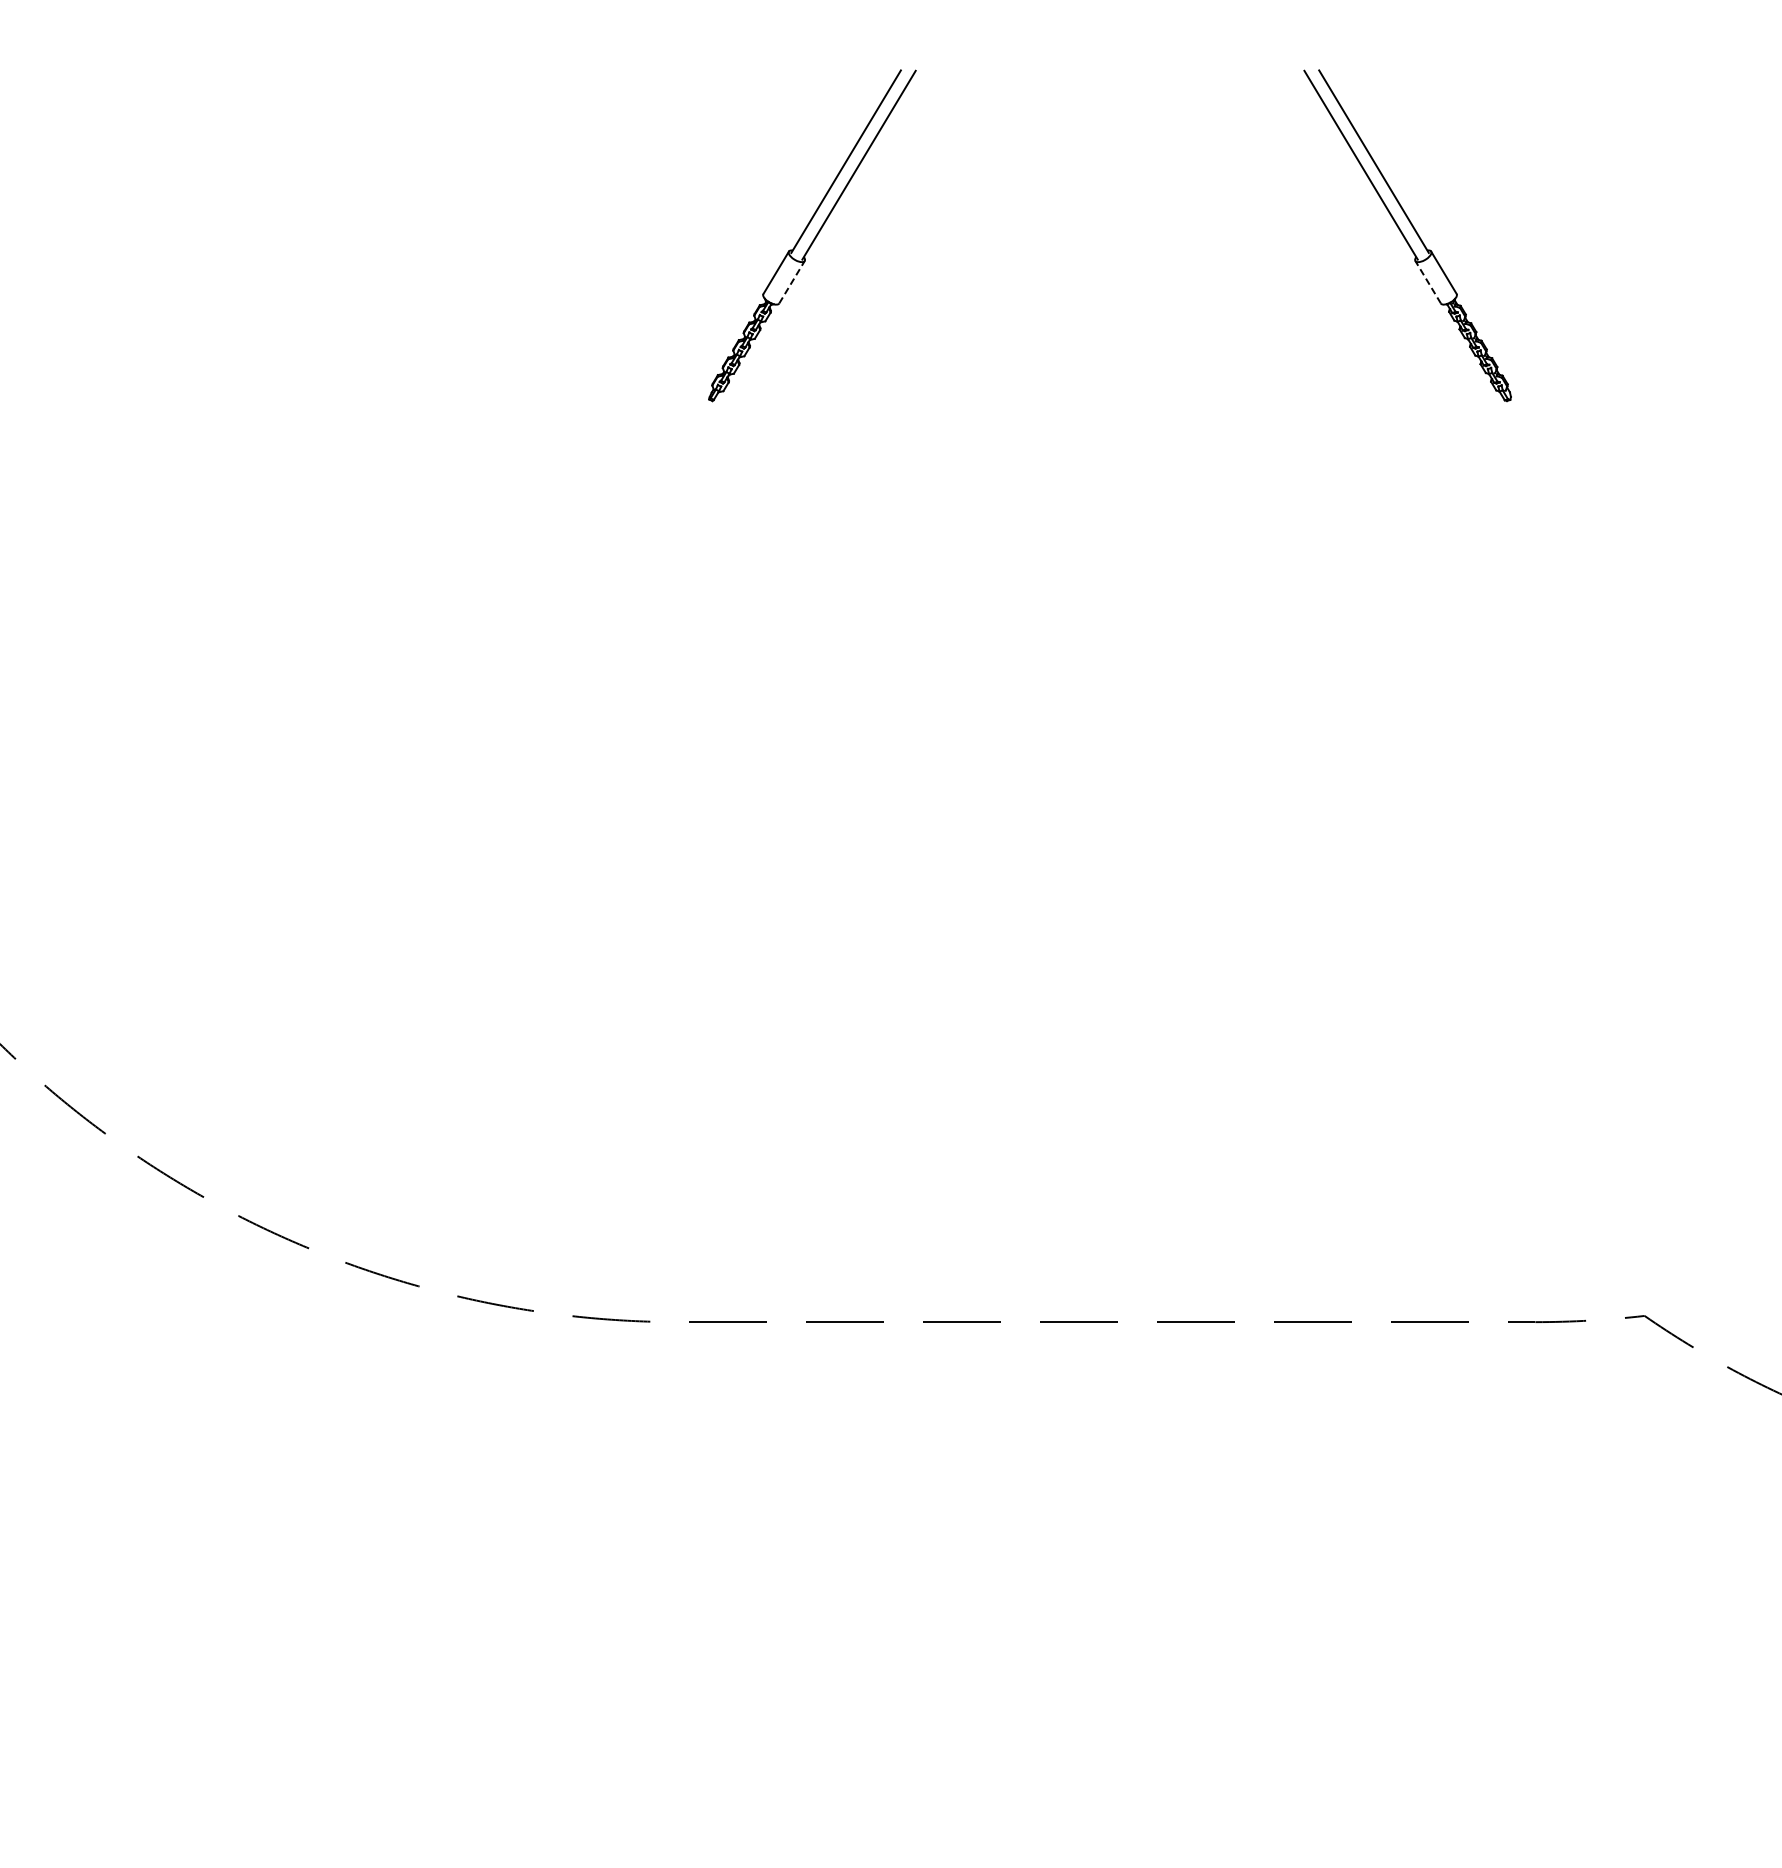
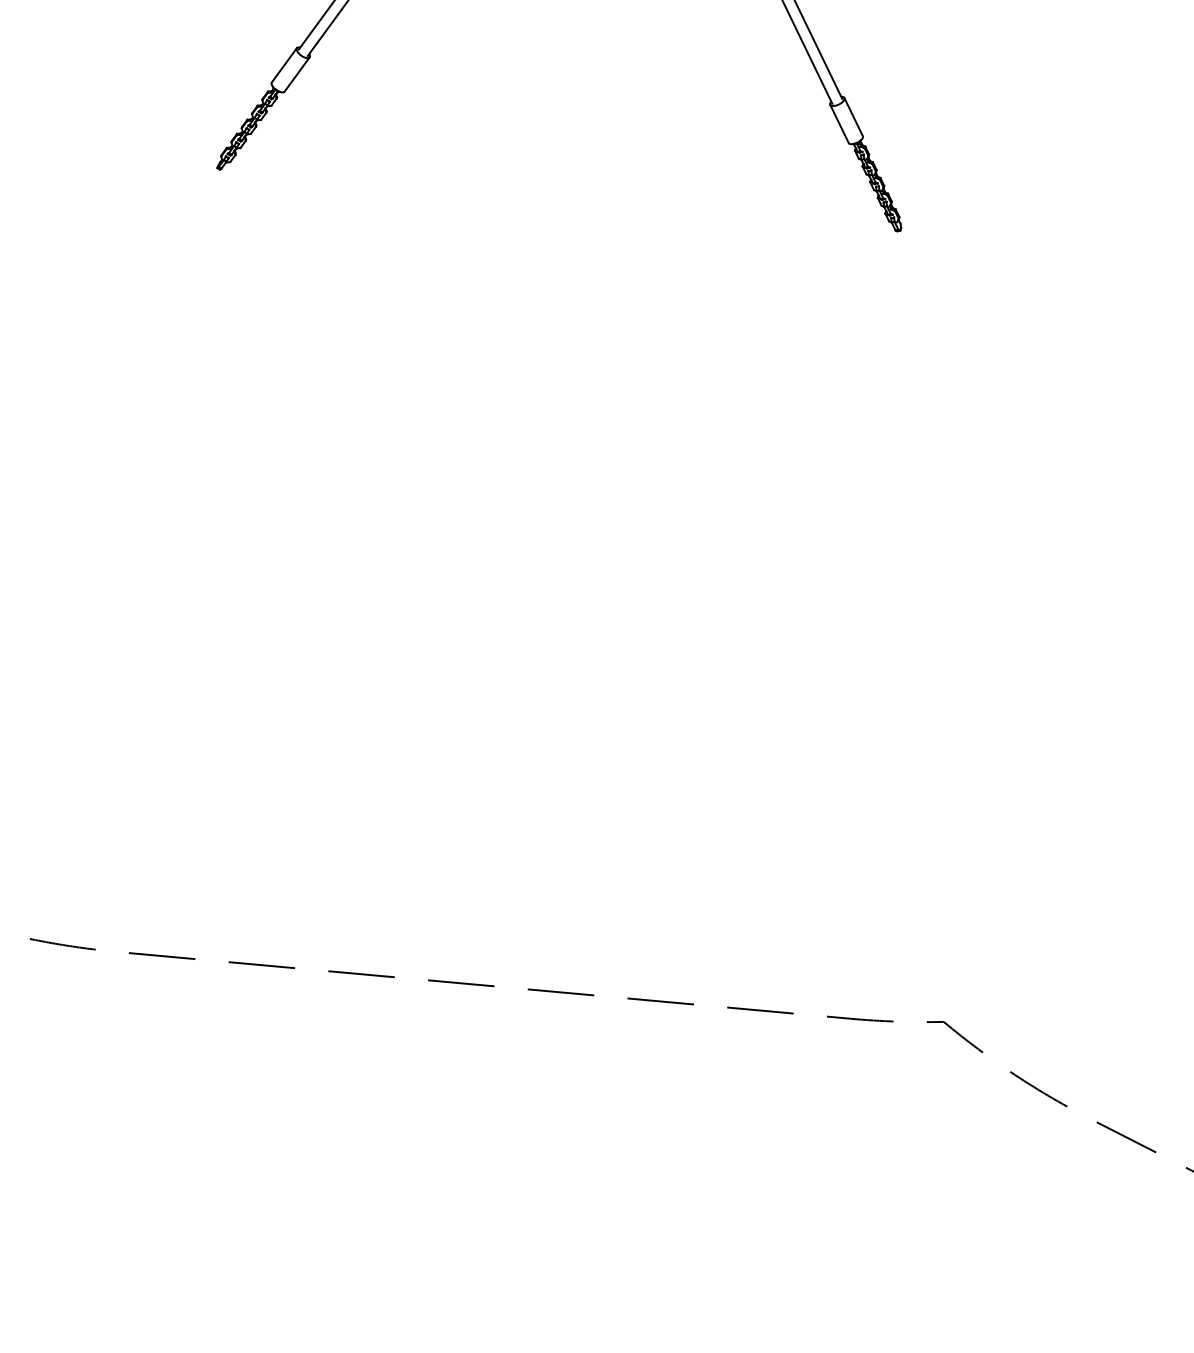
line: (791, 282) -> (296, 74), dashed -> solid
line: (1428, 282) -> (839, 124), dashed -> solid

